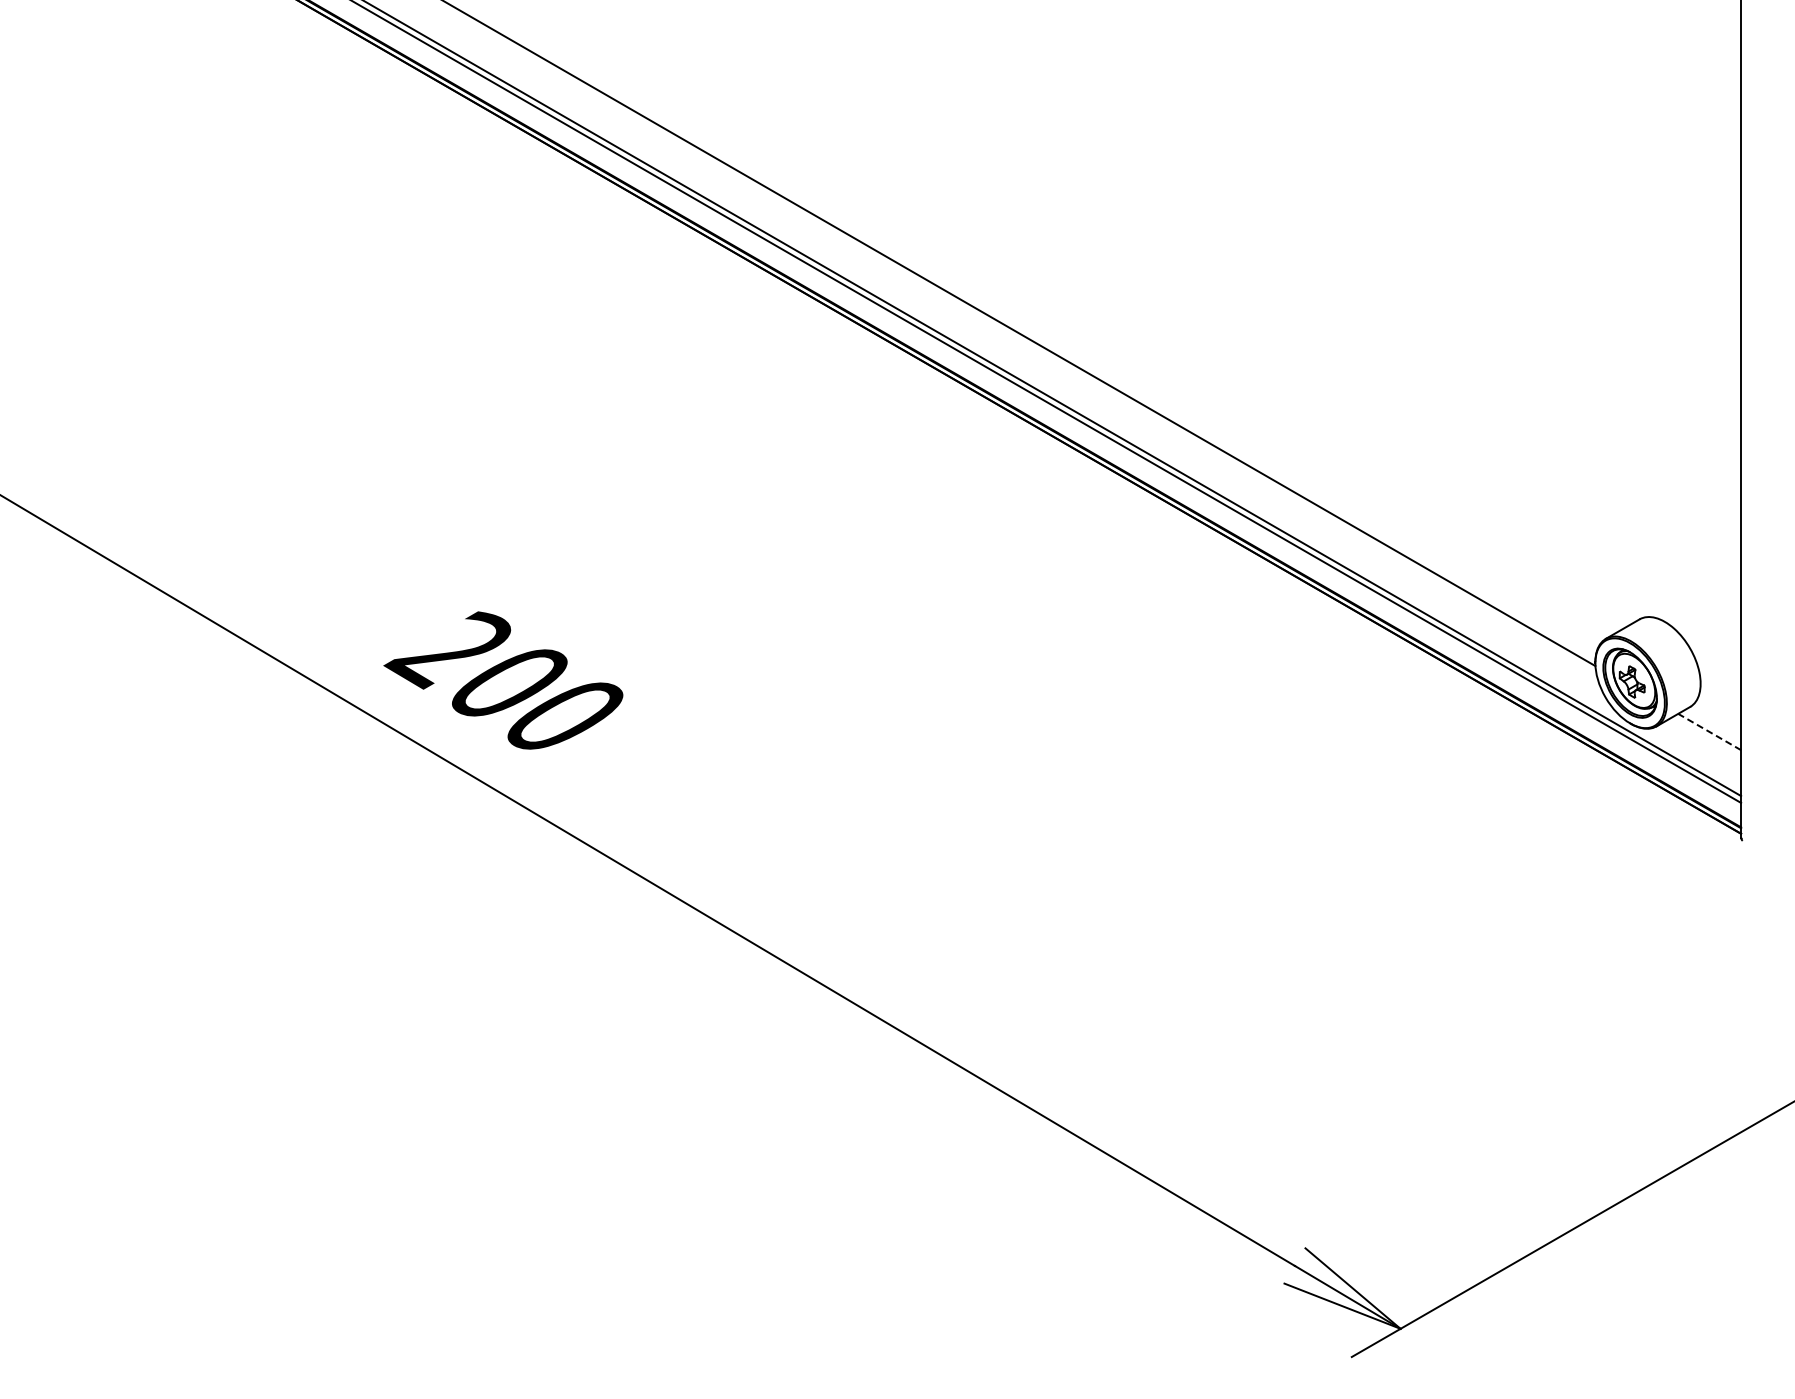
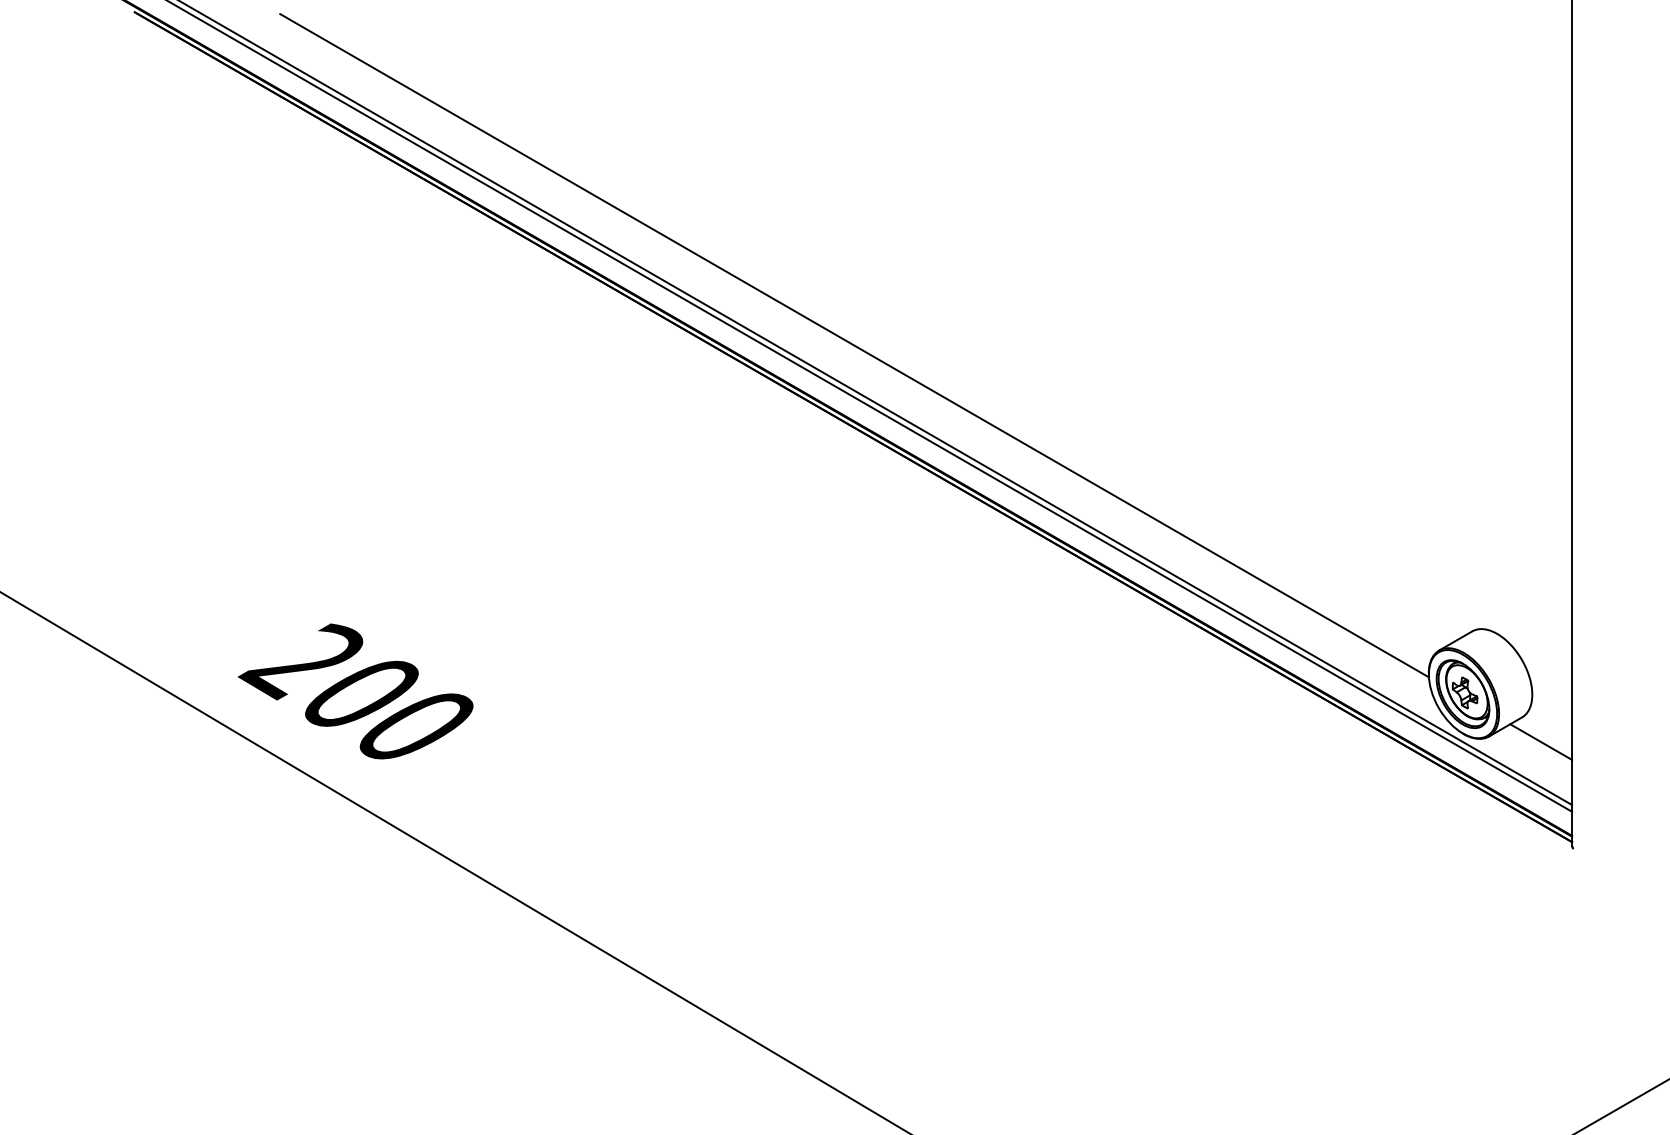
line: (1709, 731) -> (1541, 741), dashed -> solid

